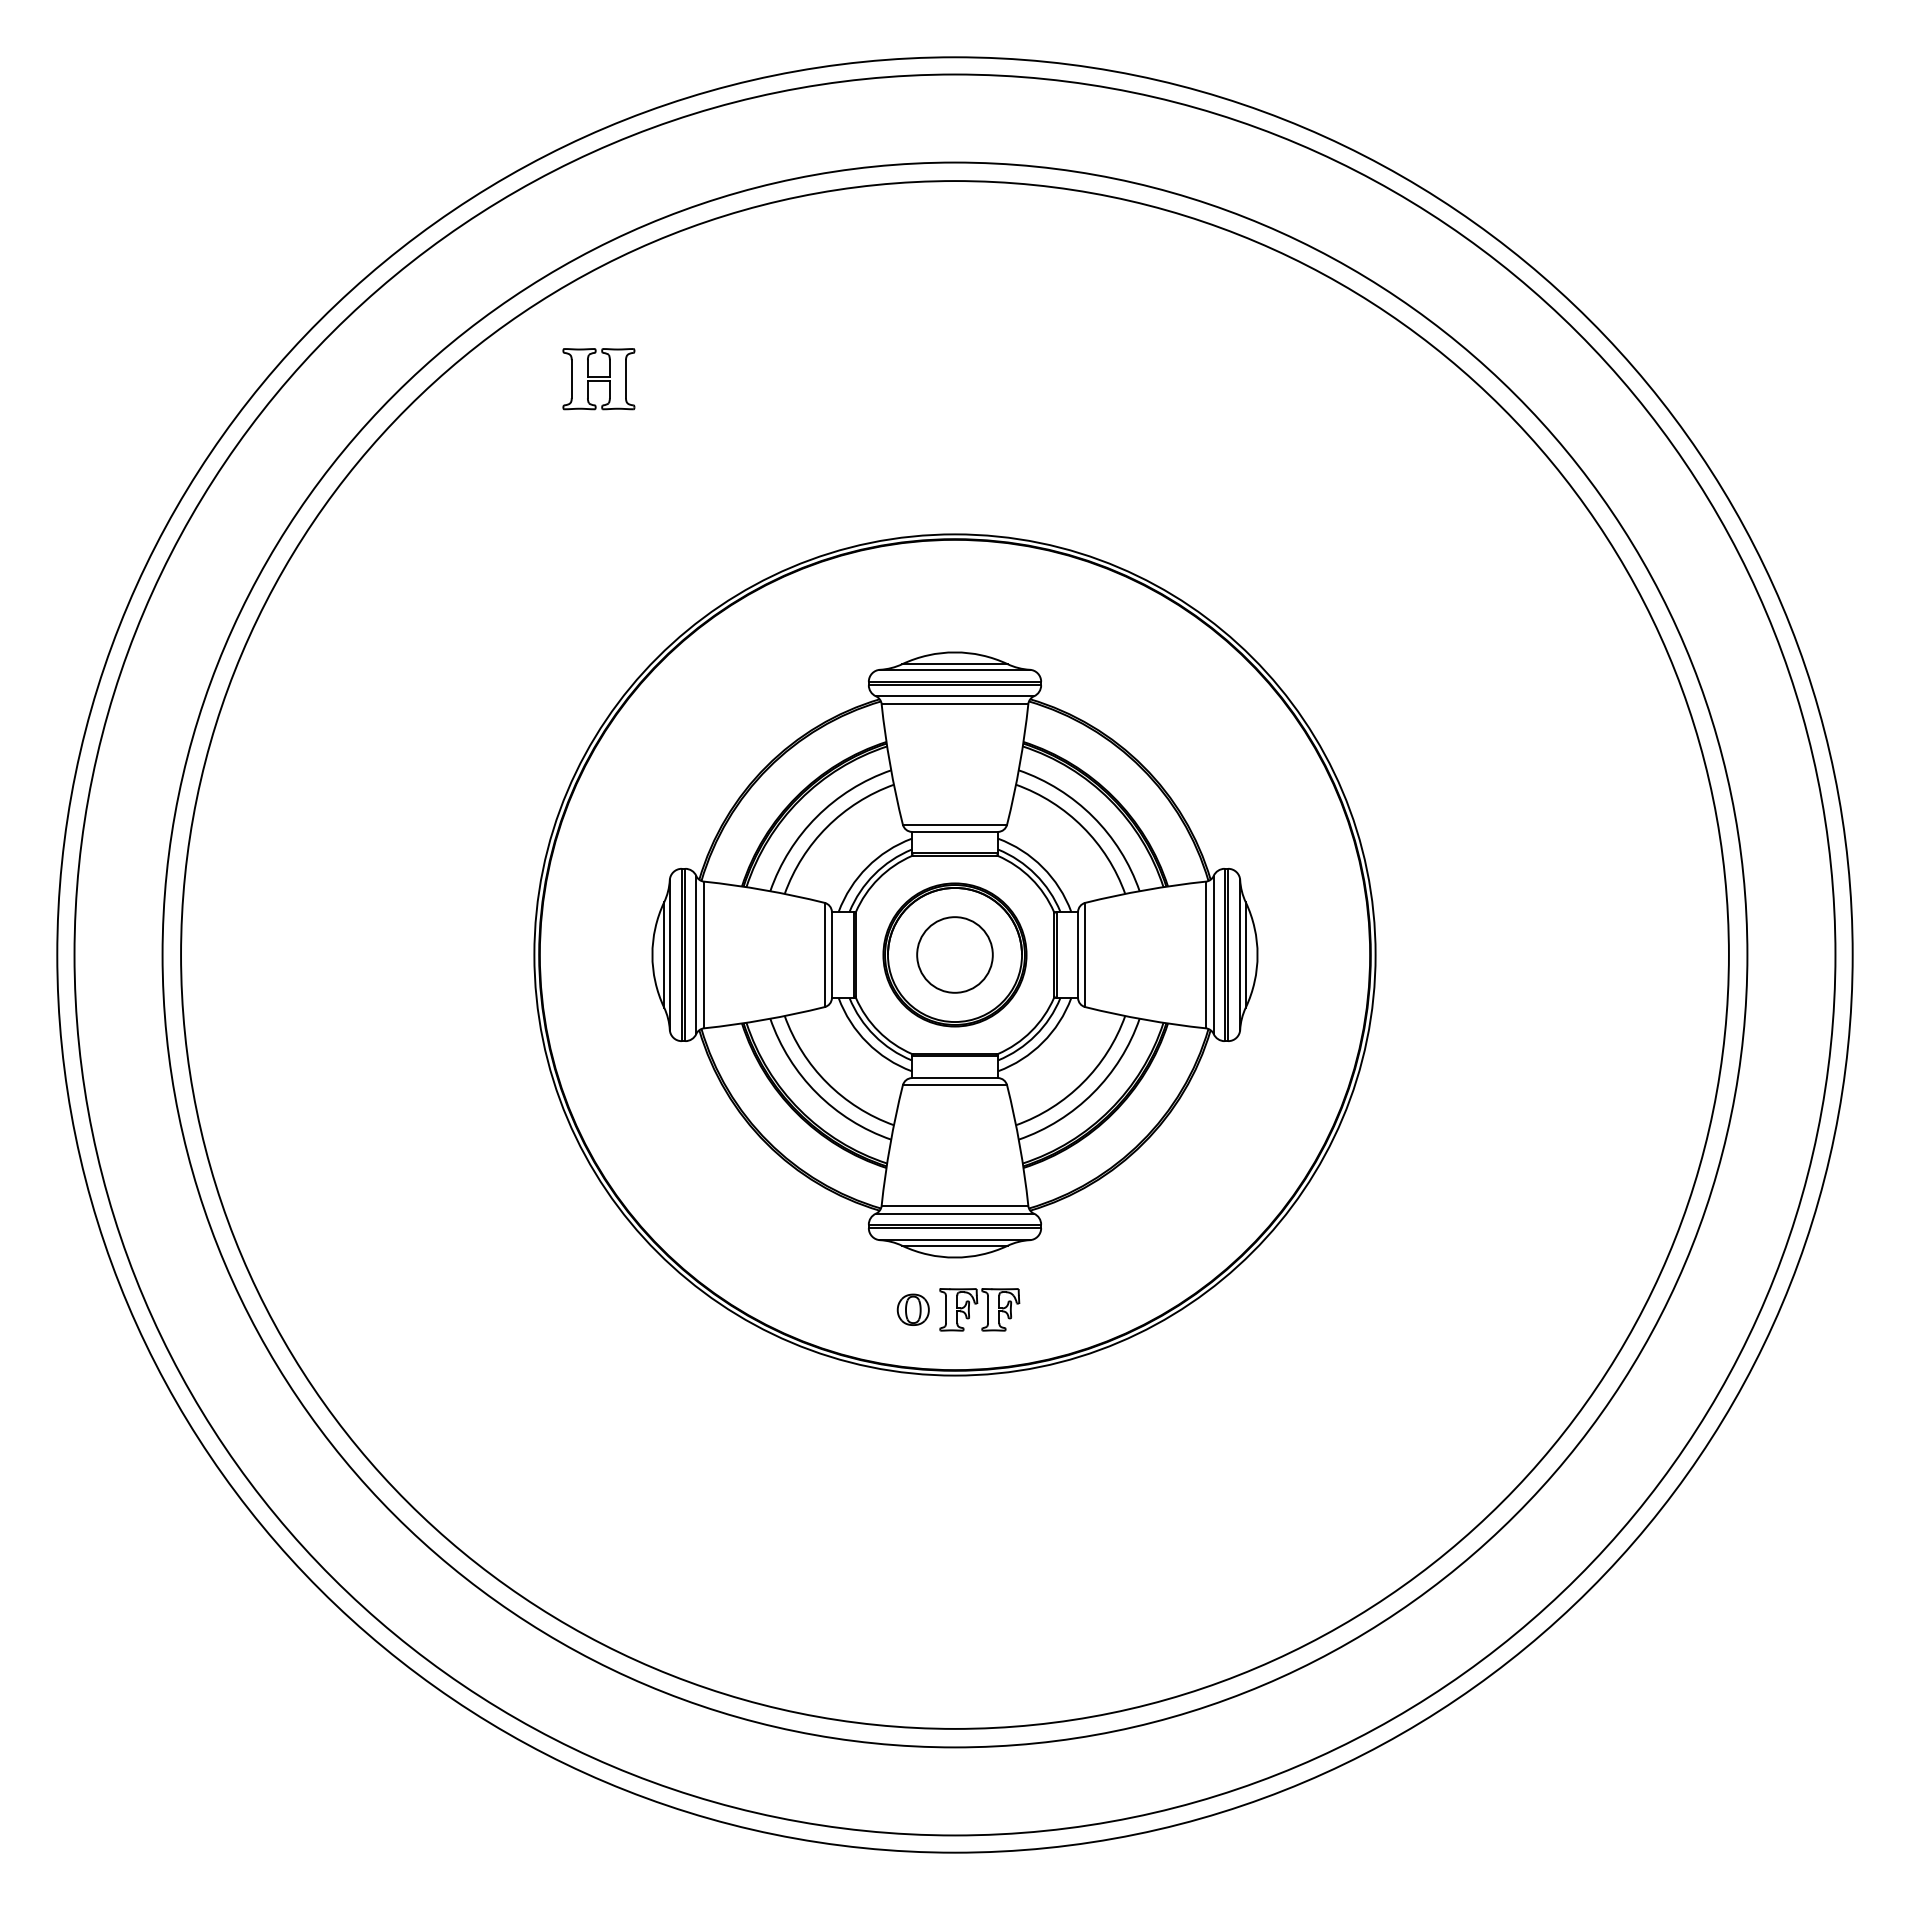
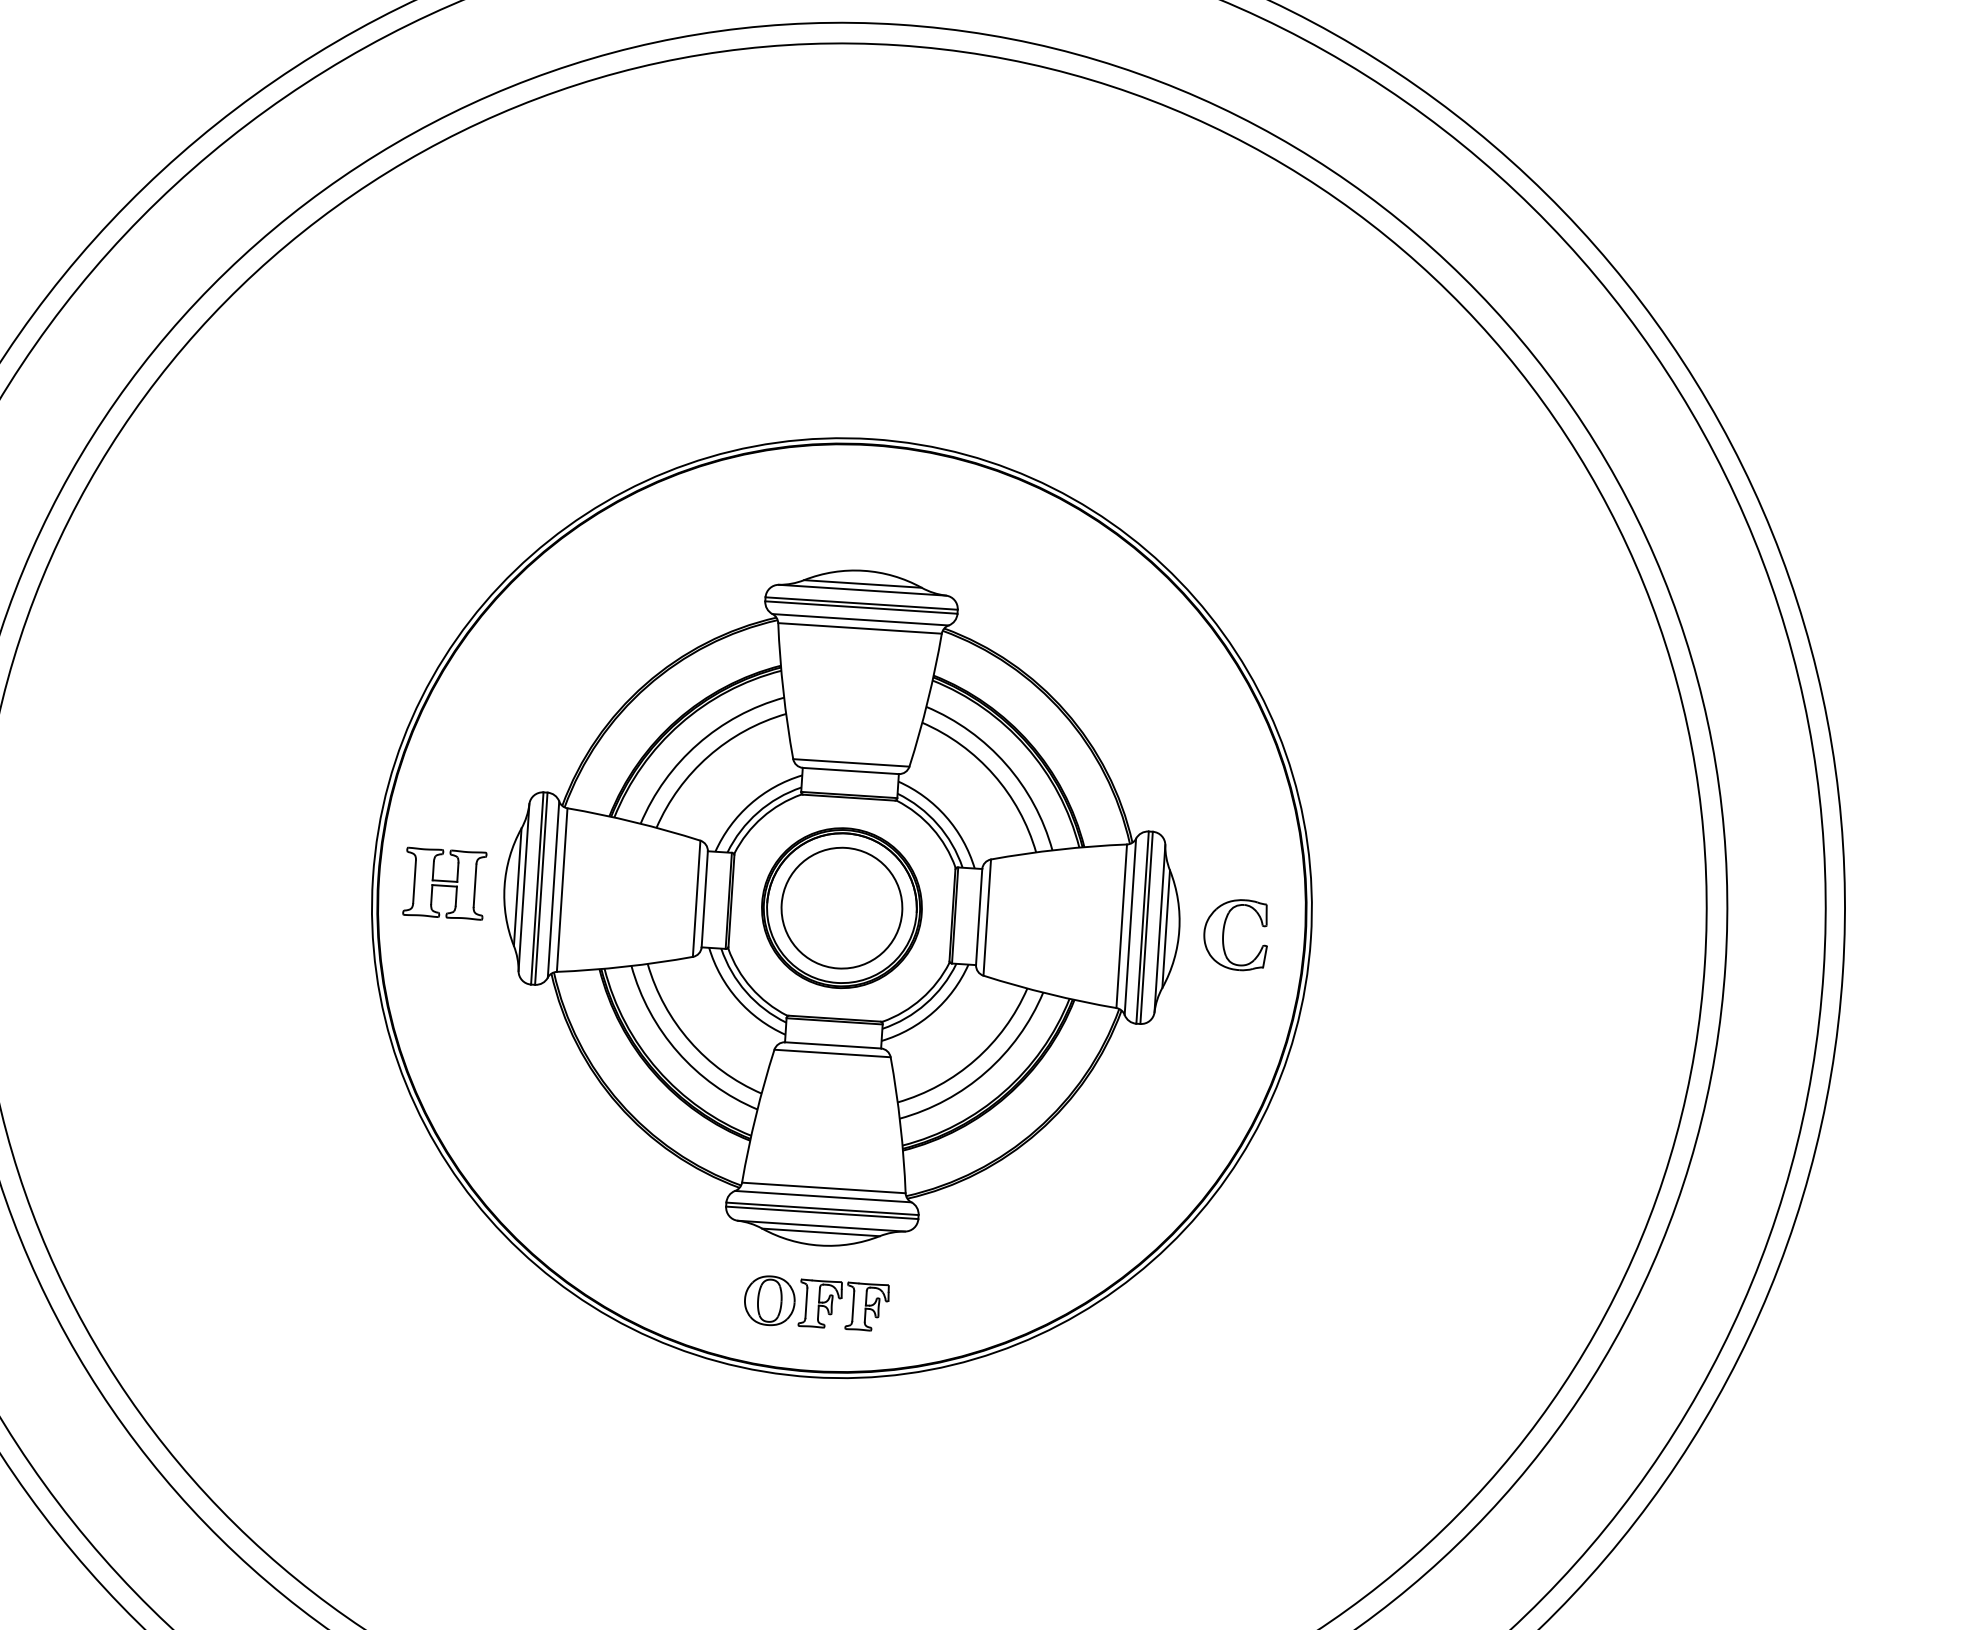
part: (598, 379) -> (444, 884), moved
part: (1298, 951) -> (1225, 929), added
circle: (954, 954) -> (841, 907), size x1.43
part: (913, 1309) -> (770, 1300), size x1.43

